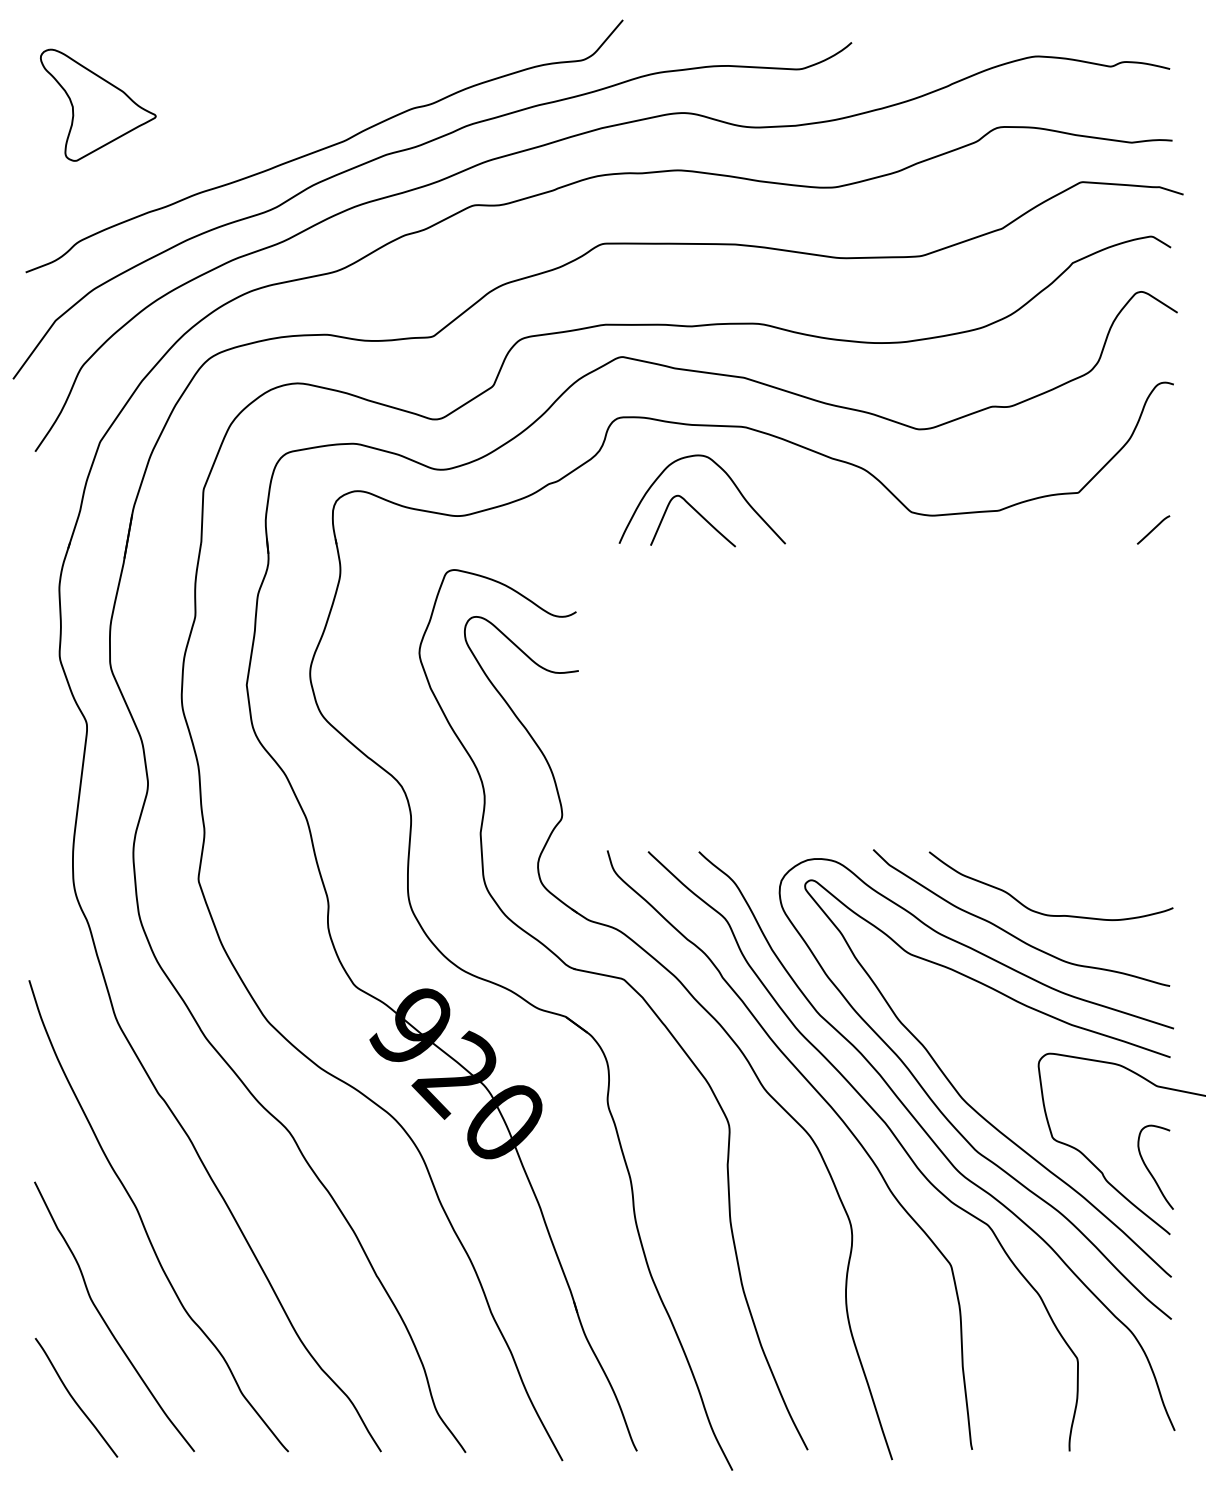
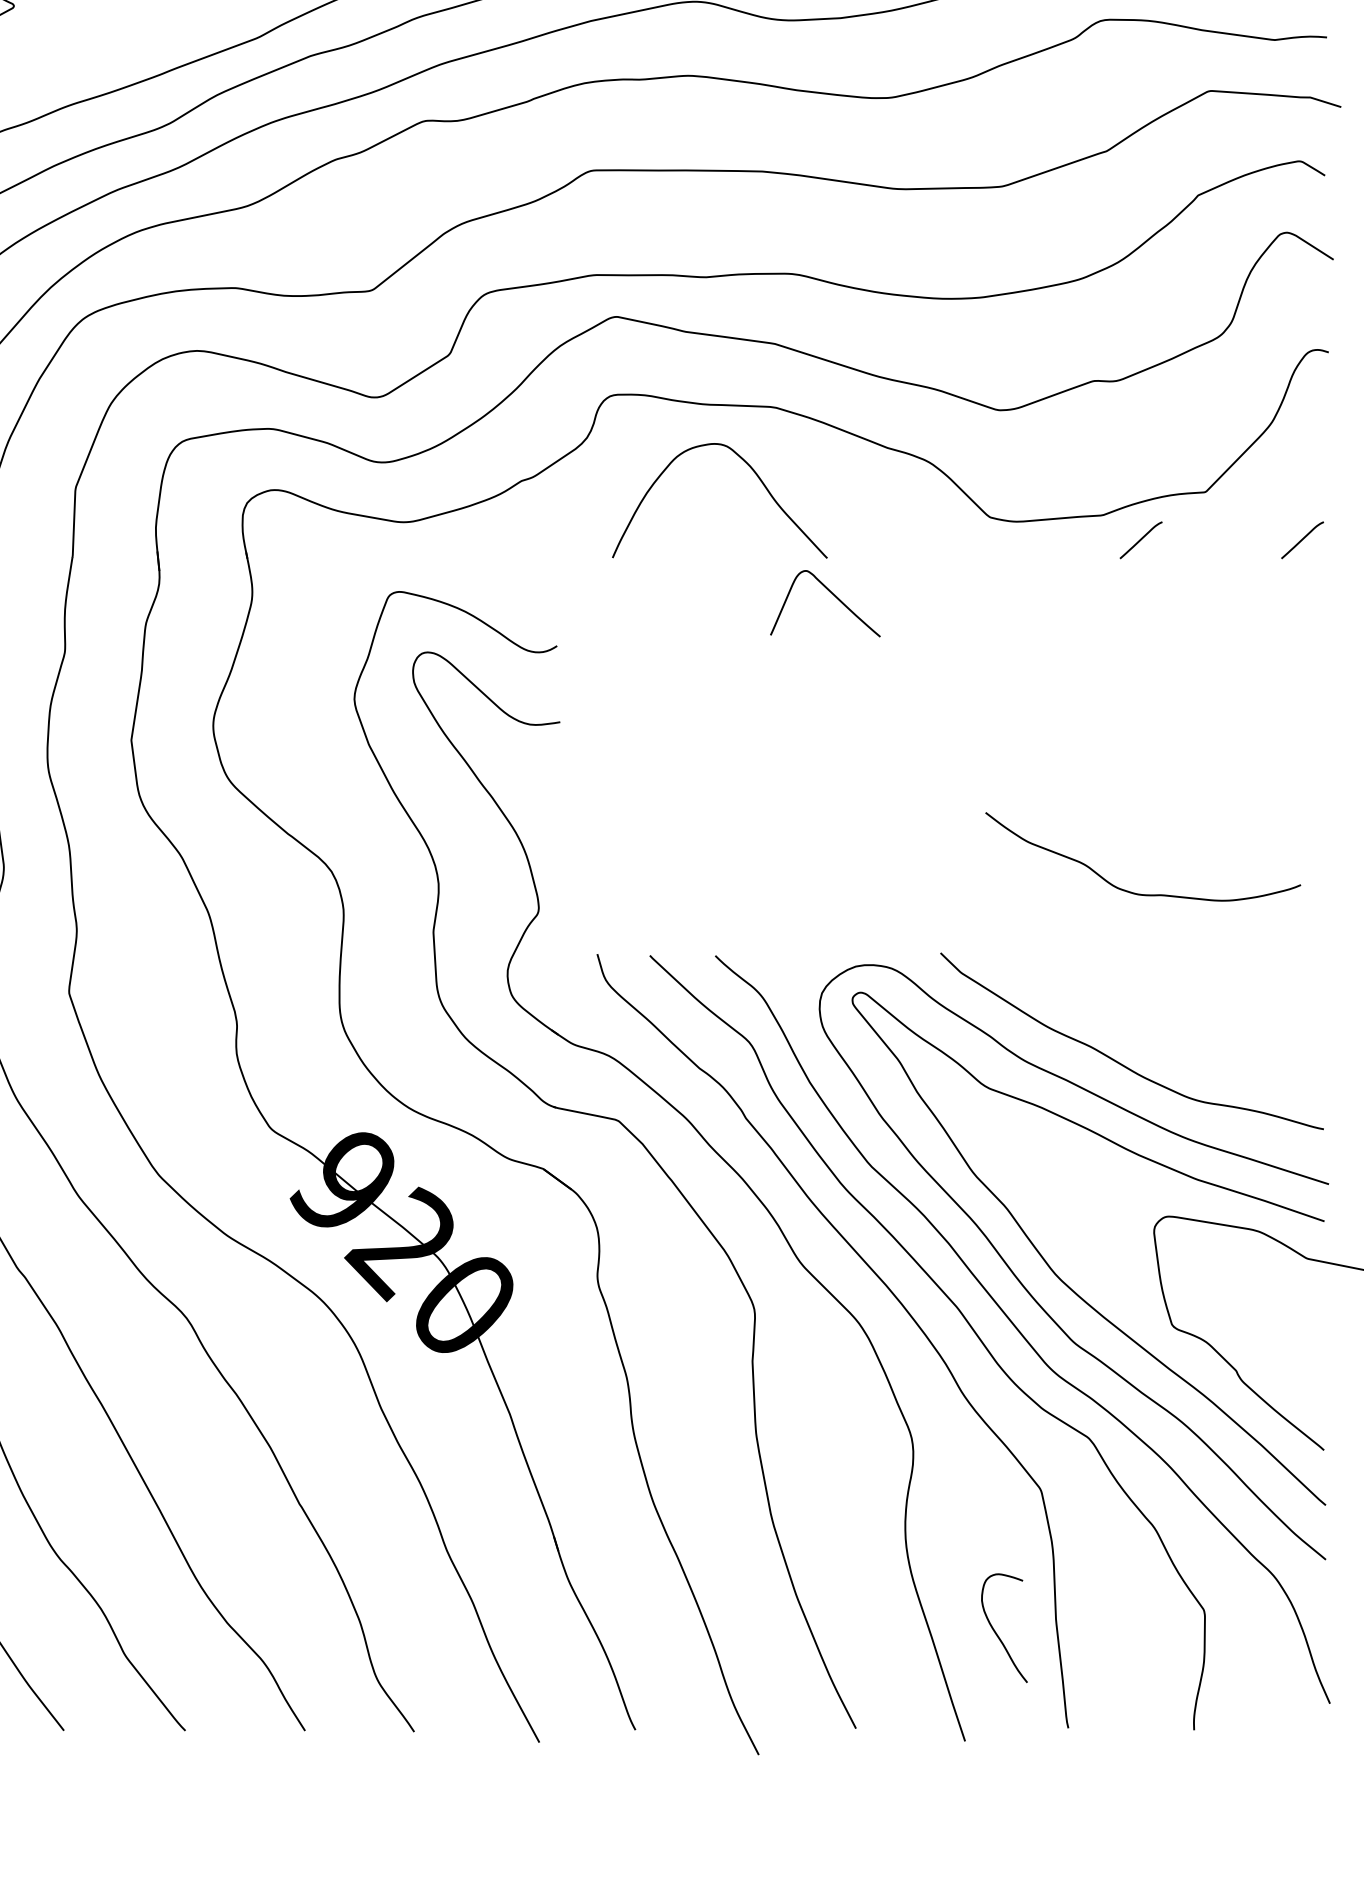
curve: (698, 514) -> (832, 595), moved
line: (1028, 529) -> (1141, 539), added
curve: (1041, 912) -> (1130, 890), moved
curve: (1150, 1171) -> (997, 1633), moved

